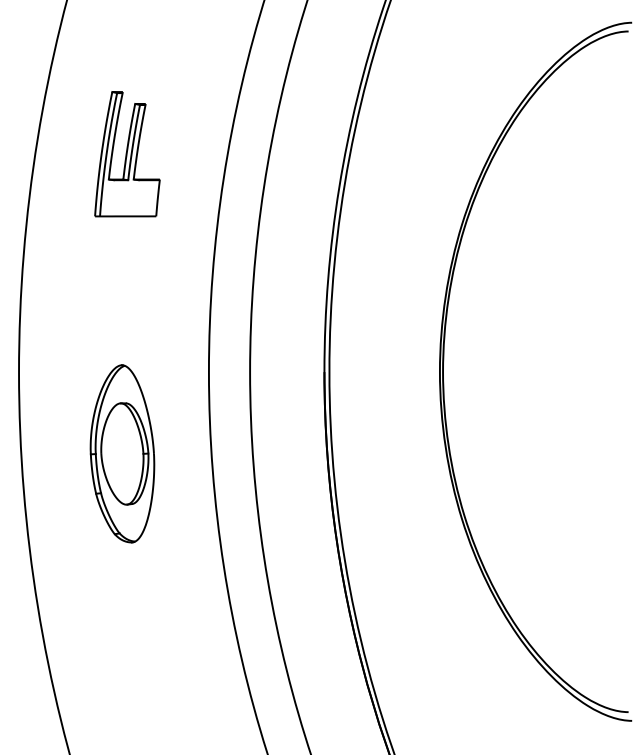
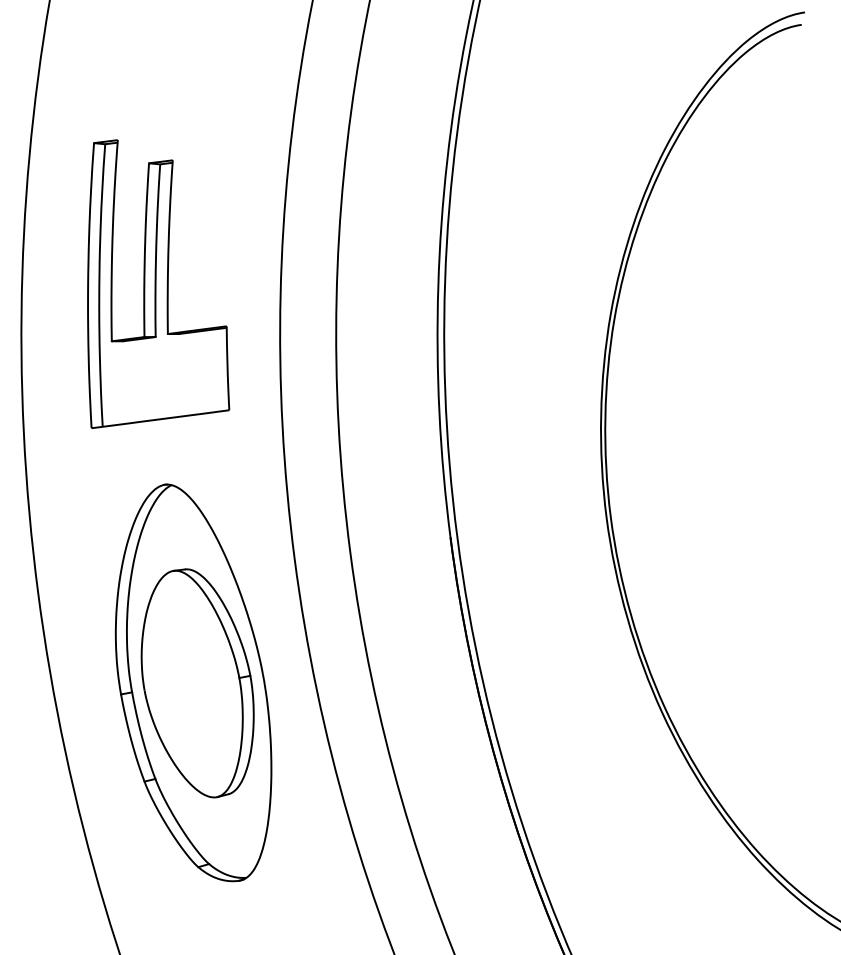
part: (127, 153) -> (146, 277), size x1.67
part: (122, 453) -> (192, 683), size x1.67

